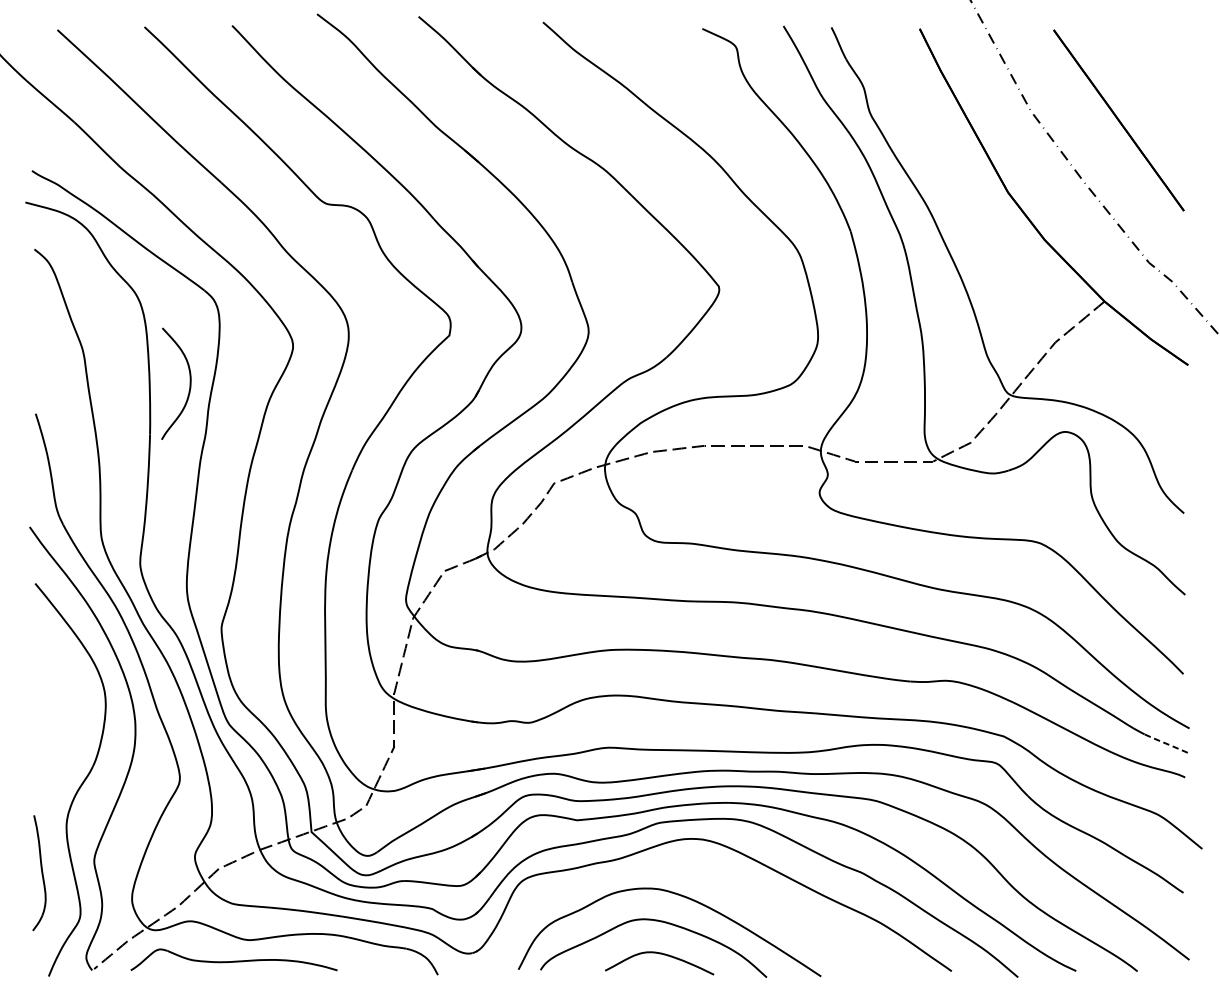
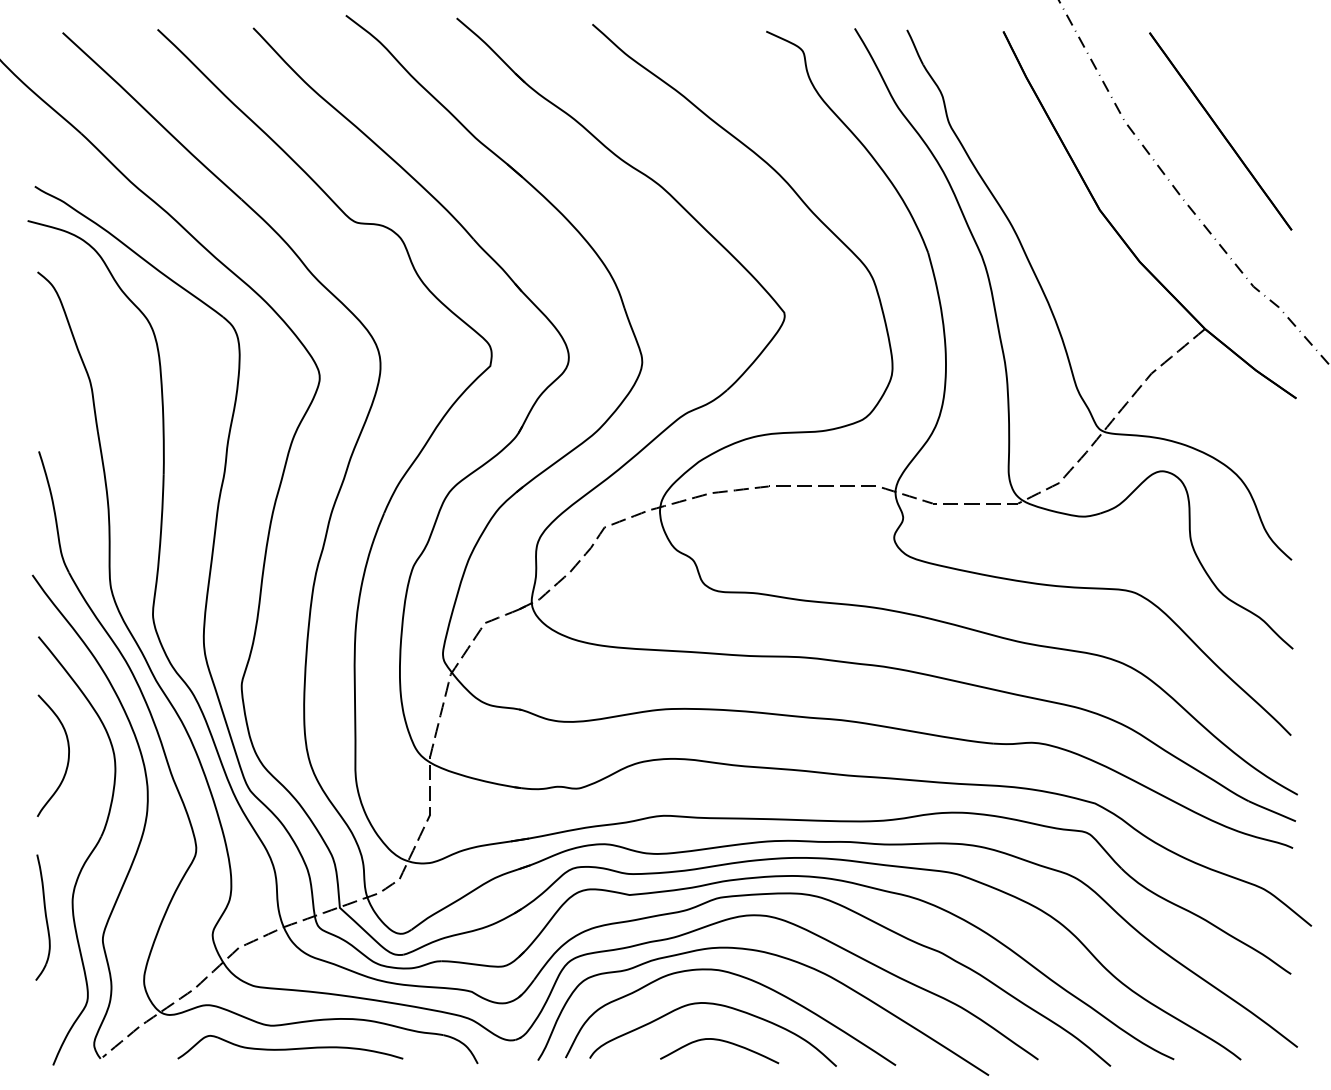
curve: (189, 386) -> (67, 758), moved
line: (1165, 743) -> (1271, 811), dashed -> solid
part: (38, 873) -> (42, 917), moved
curve: (714, 877) -> (779, 957), added
part: (234, 960) -> (290, 1047), moved

